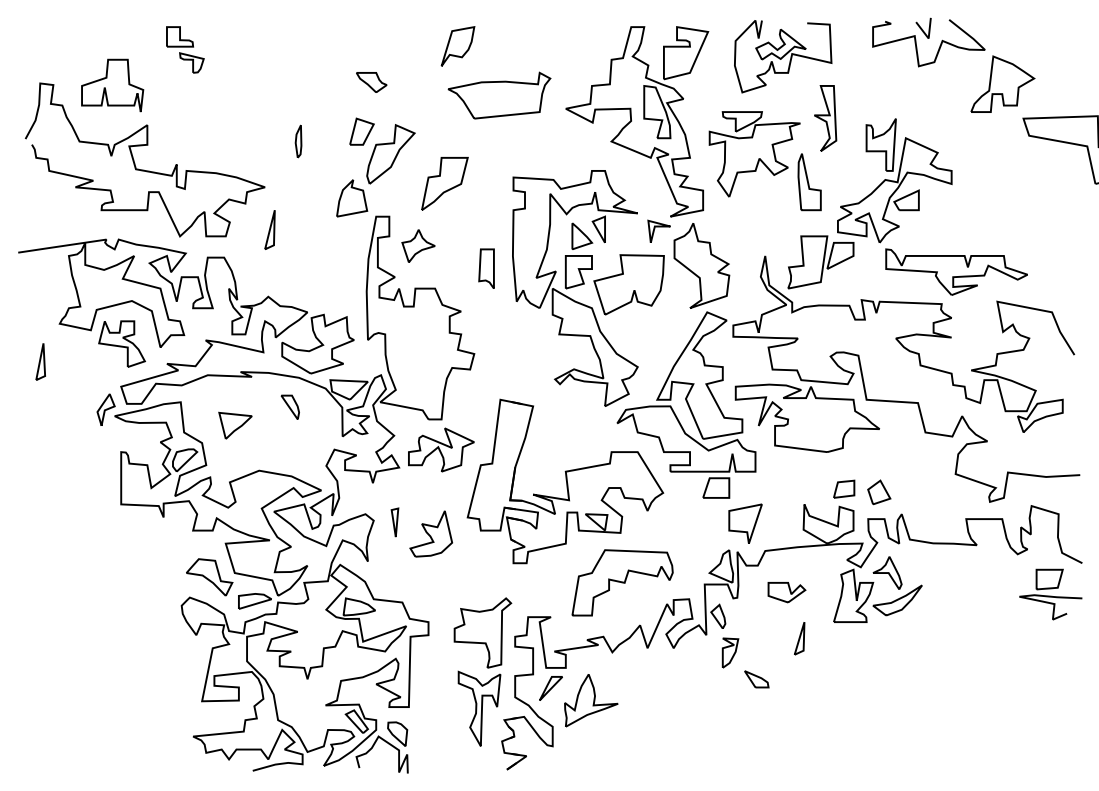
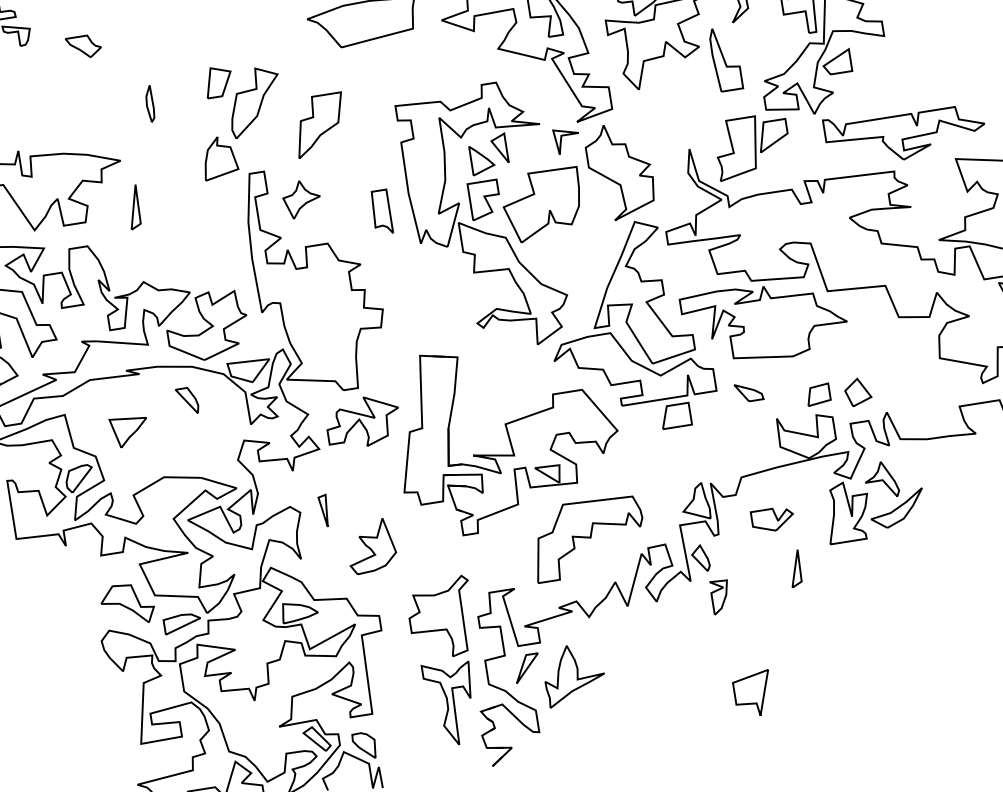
part: (371, 82) -> (83, 47), moved
part: (745, 523) -> (753, 693), moved
part: (431, 533) -> (371, 545), moved
part: (756, 679) -> (748, 392), moved

